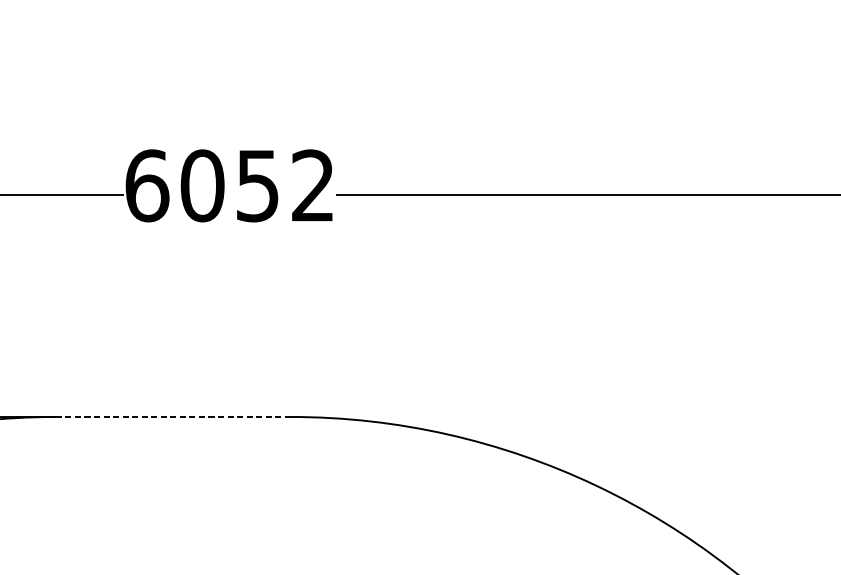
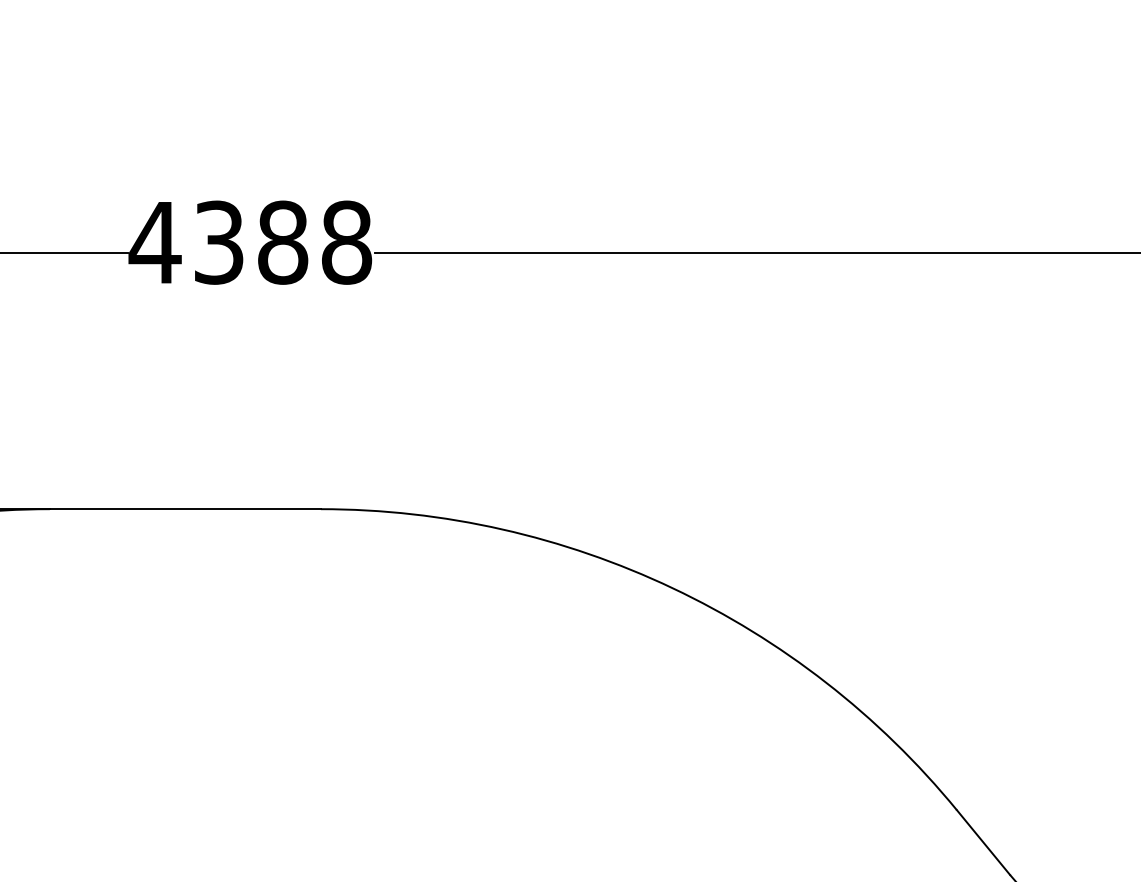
text: (229, 185) -> (250, 242), 6052 -> 4388
line: (173, 417) -> (185, 509), dashed -> solid

